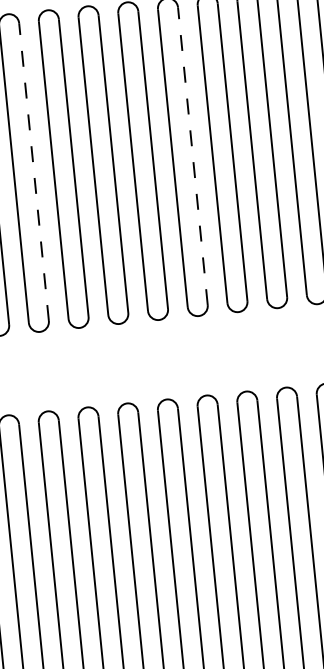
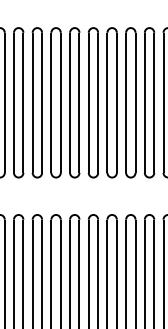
line: (192, 155) -> (116, 102), dashed -> solid
line: (34, 171) -> (42, 102), dashed -> solid

